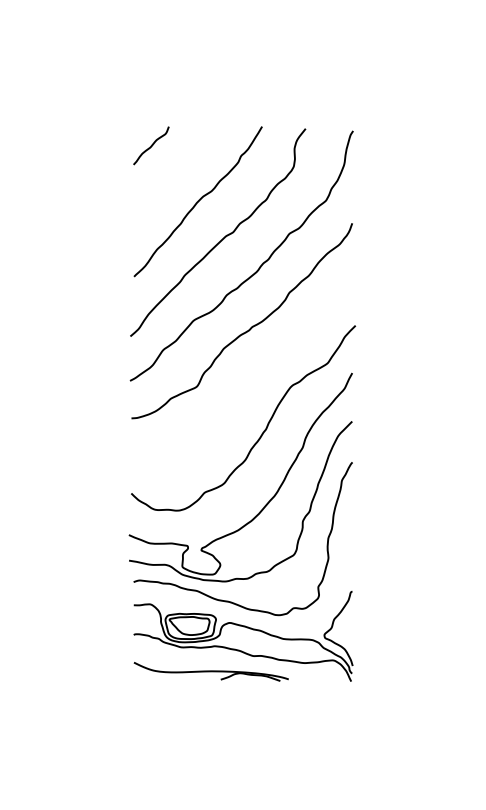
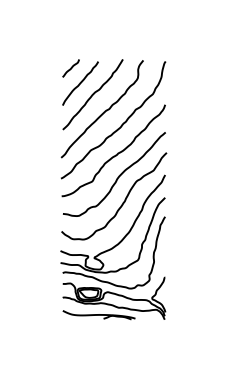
curve: (171, 177) -> (80, 83), added
curve: (252, 374) -> (118, 175), added

